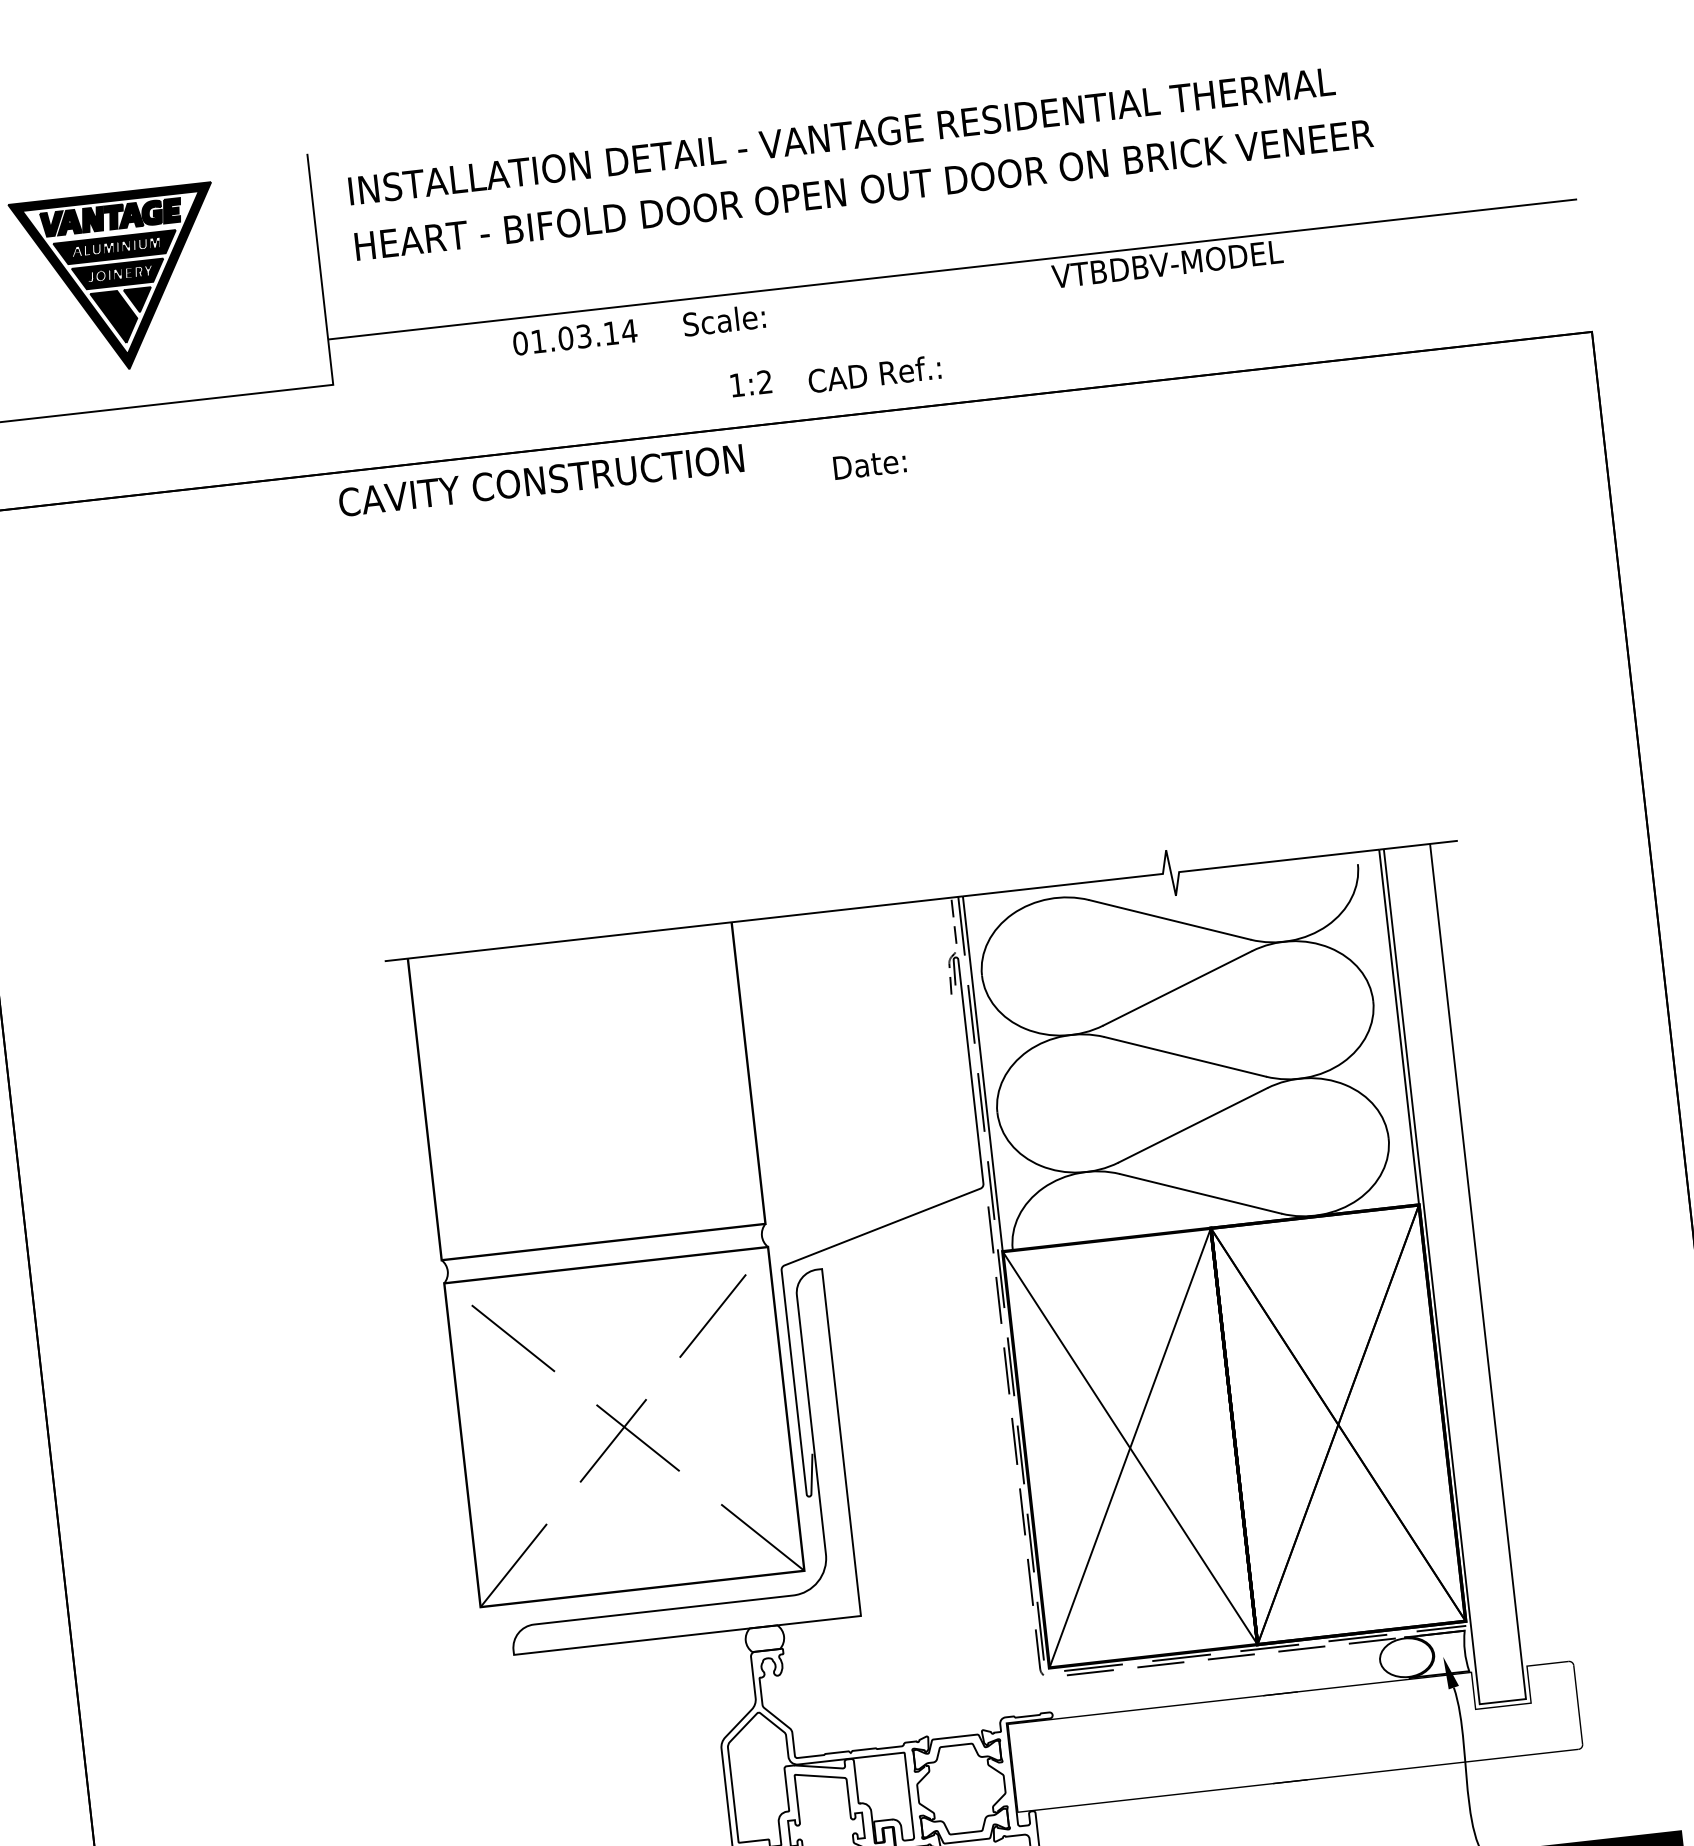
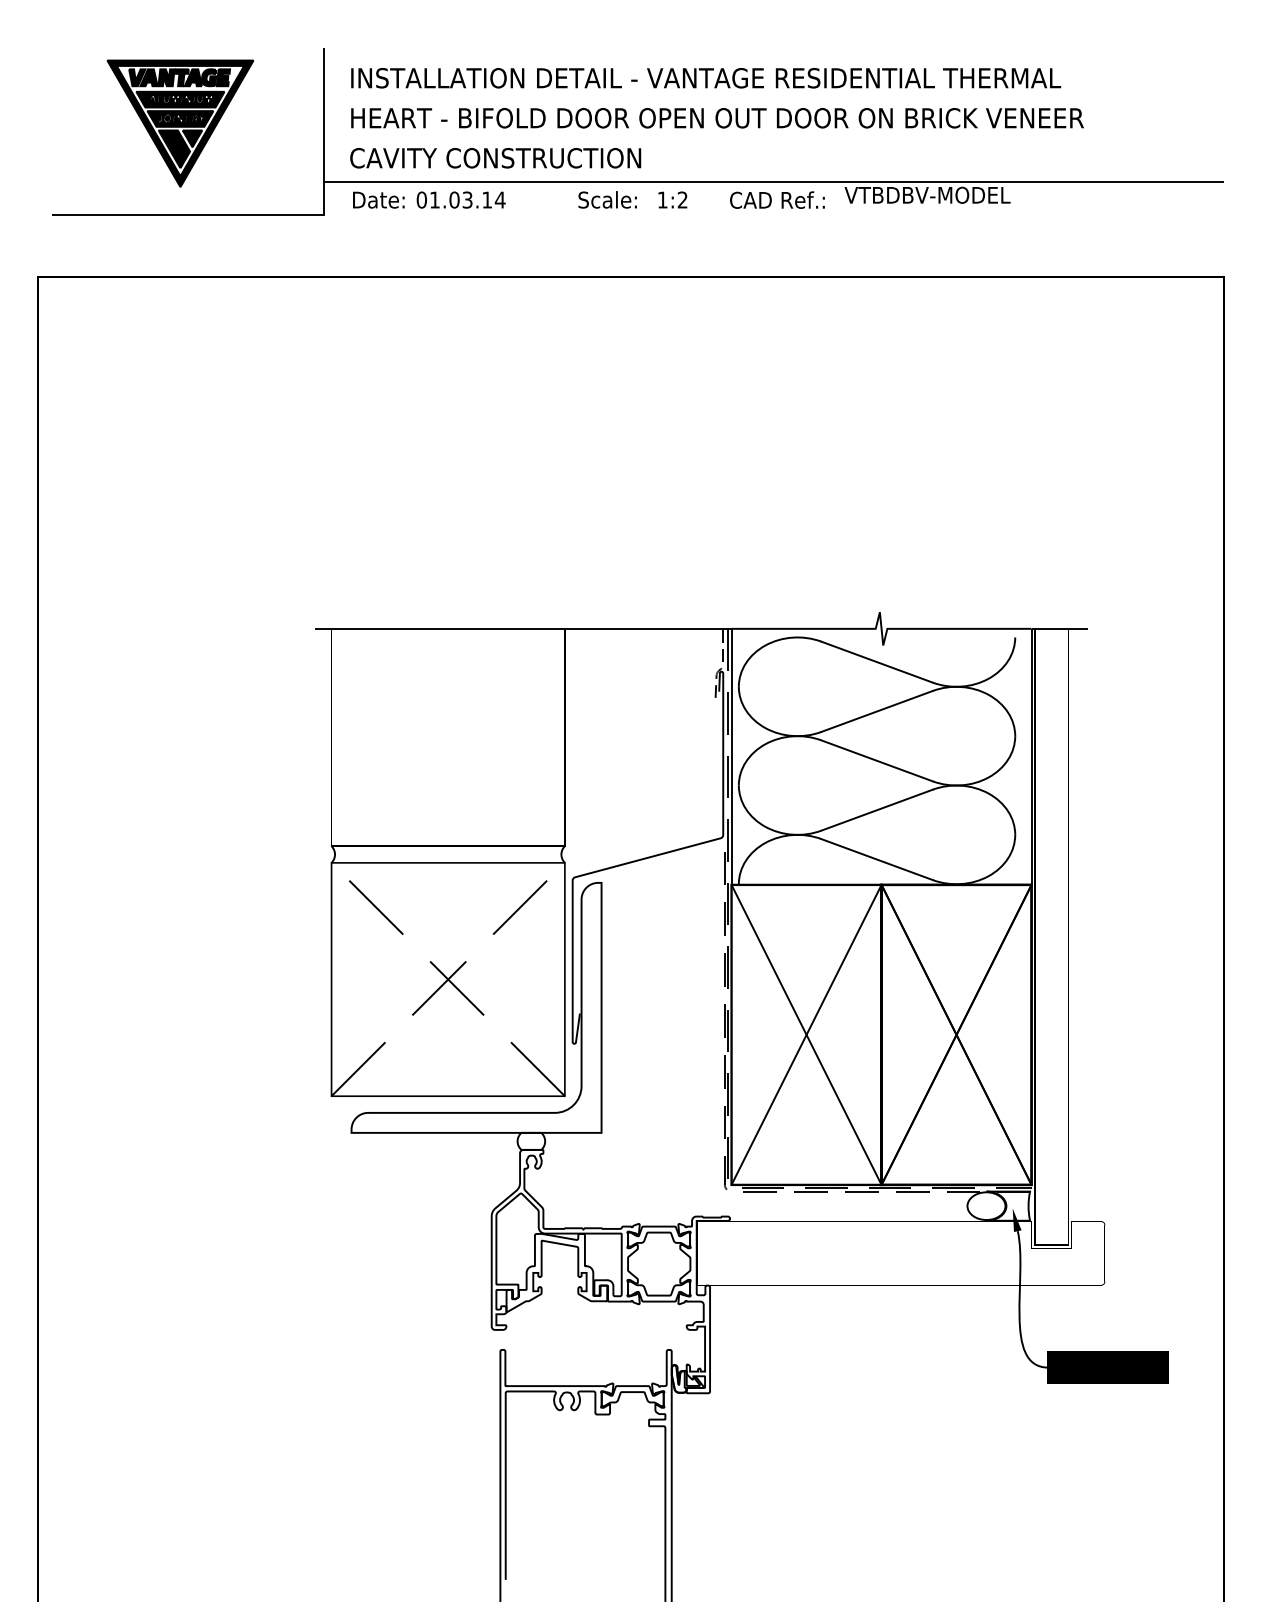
text: (574, 336) -> (460, 199), moved
text: (874, 373) -> (777, 199), moved
text: (750, 382) -> (672, 199), moved
text: (869, 463) -> (378, 199), moved
text: (541, 480) -> (495, 158), moved

